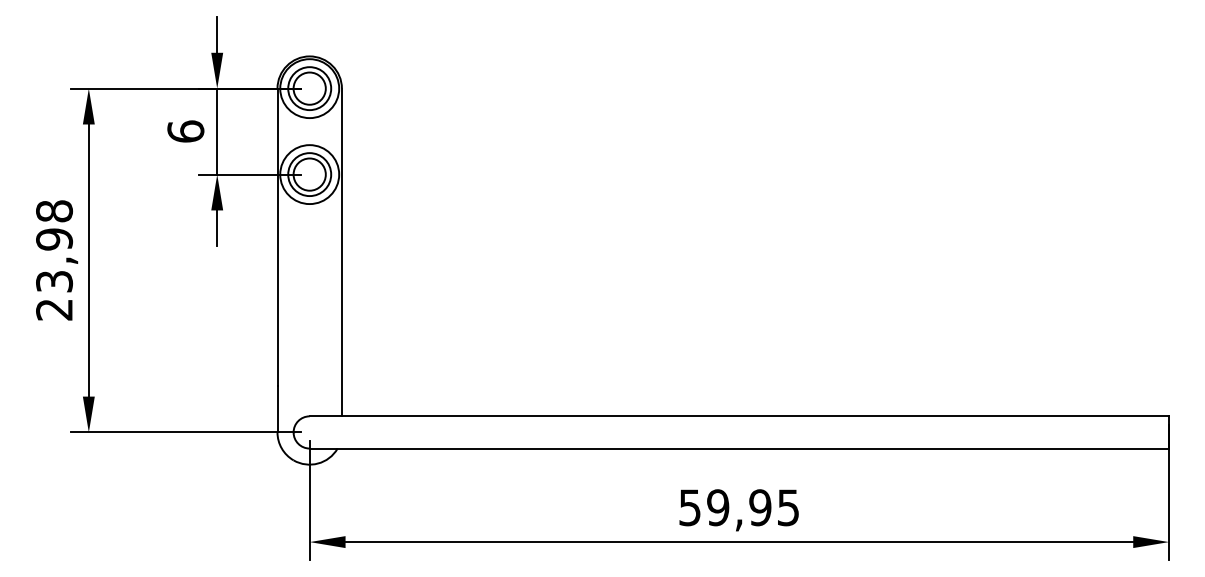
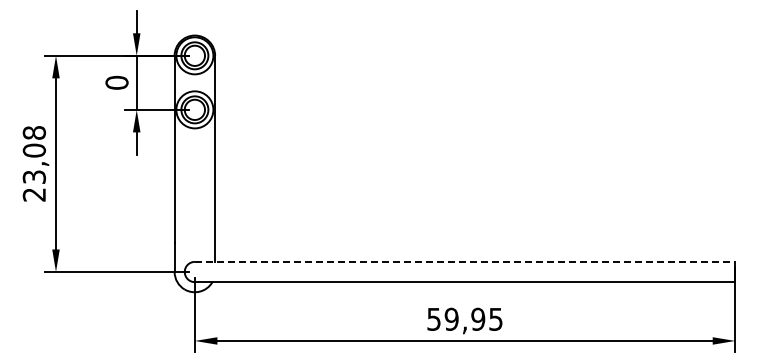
text: (185, 131) -> (116, 82), 6 -> 0
text: (54, 239) -> (34, 150), 23,98 -> 23,08
line: (740, 415) -> (465, 261), solid -> dashed

